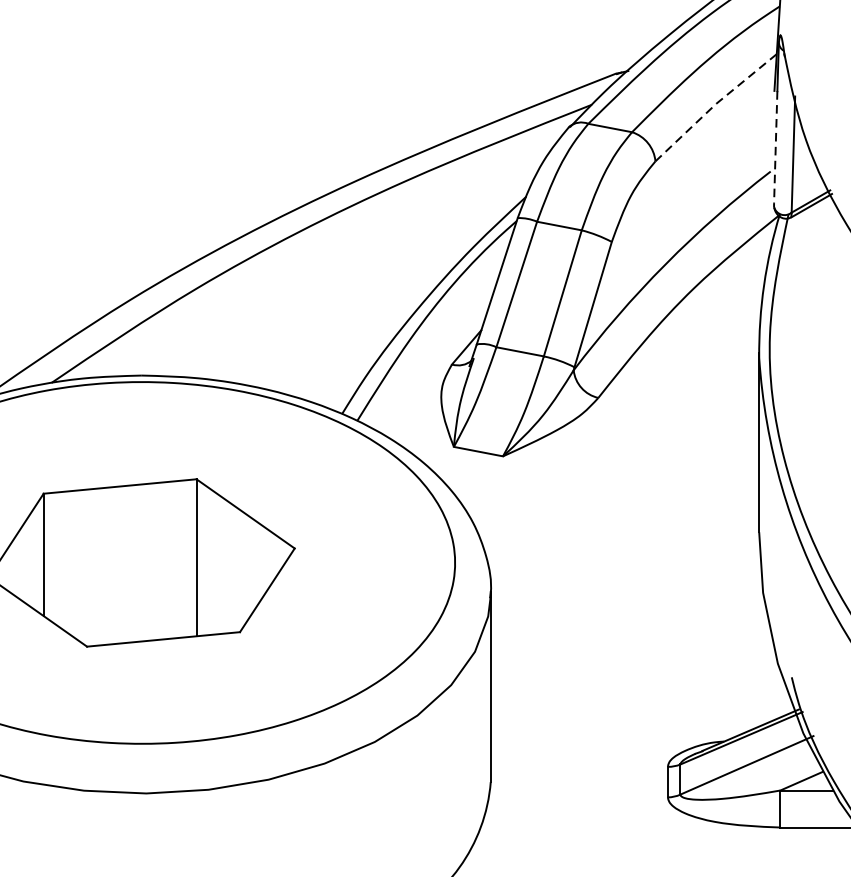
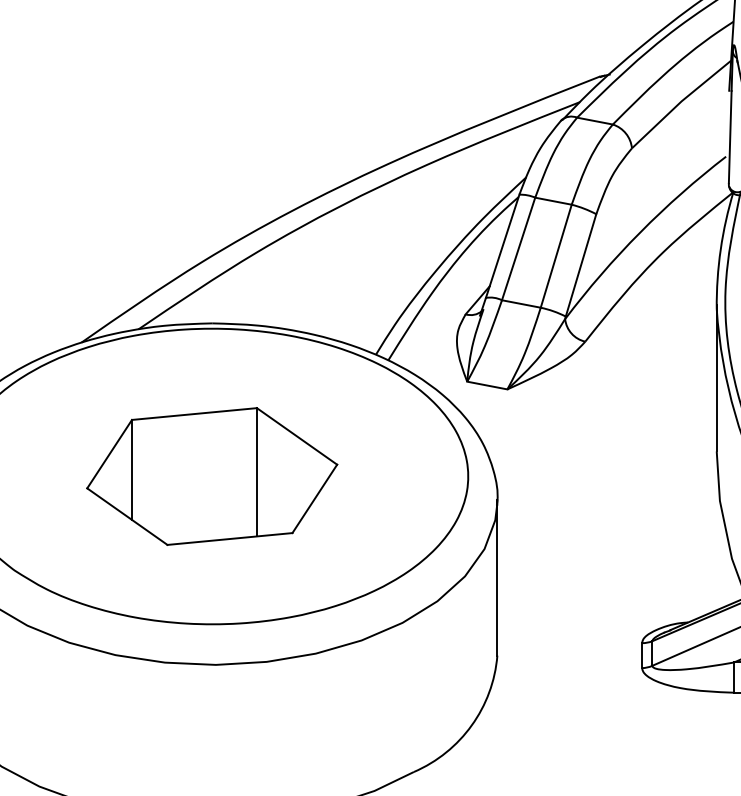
line: (714, 105) -> (680, 102), dashed -> solid
line: (776, 148) -> (730, 137), dashed -> solid

